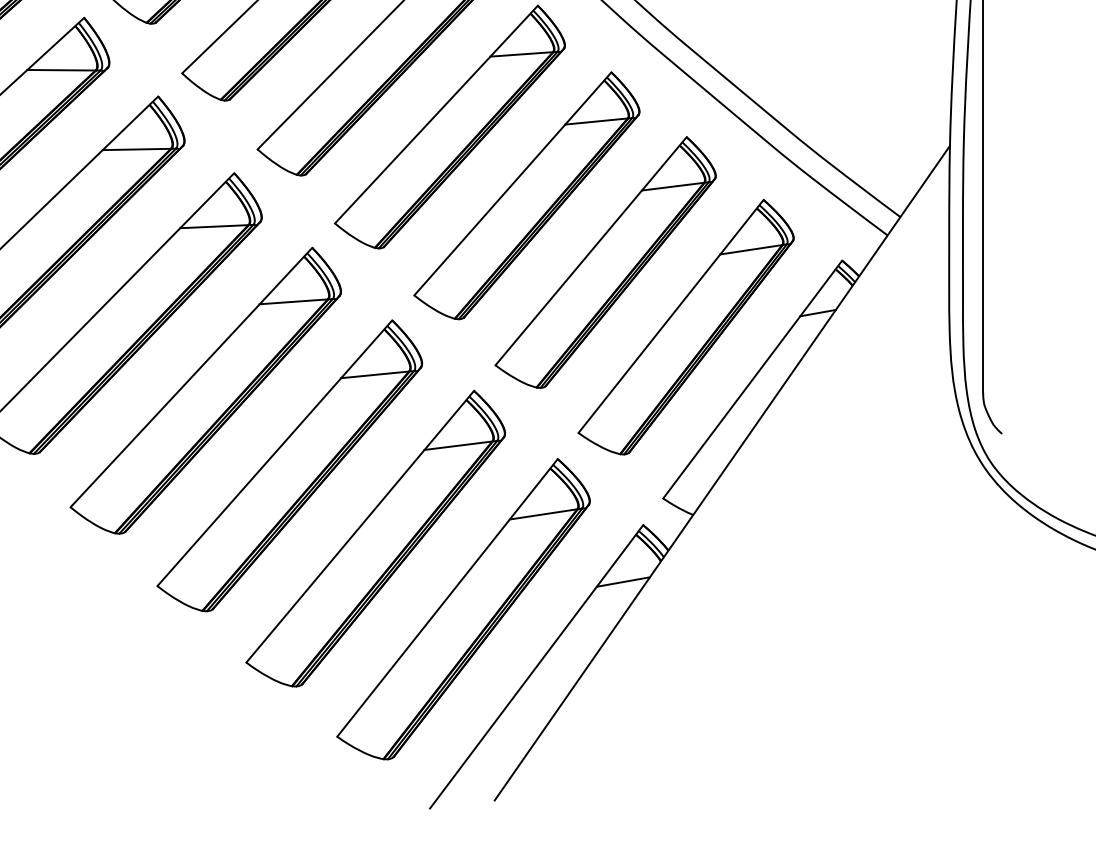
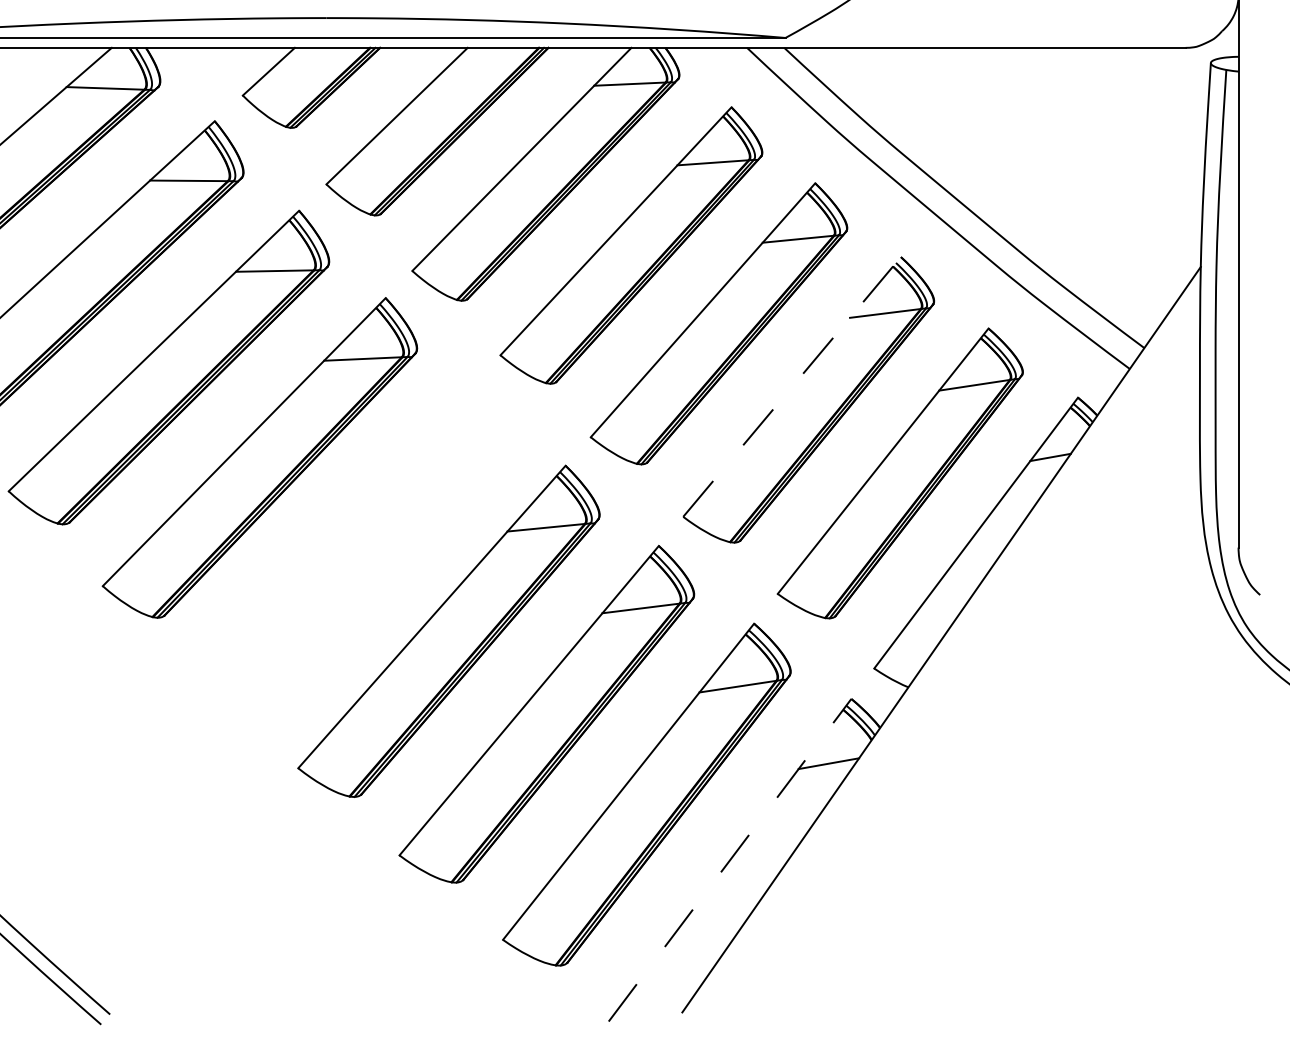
line: (591, 250) -> (792, 386), solid -> dashed
part: (205, 390) -> (353, 545), removed
line: (537, 667) -> (730, 860), solid -> dashed

